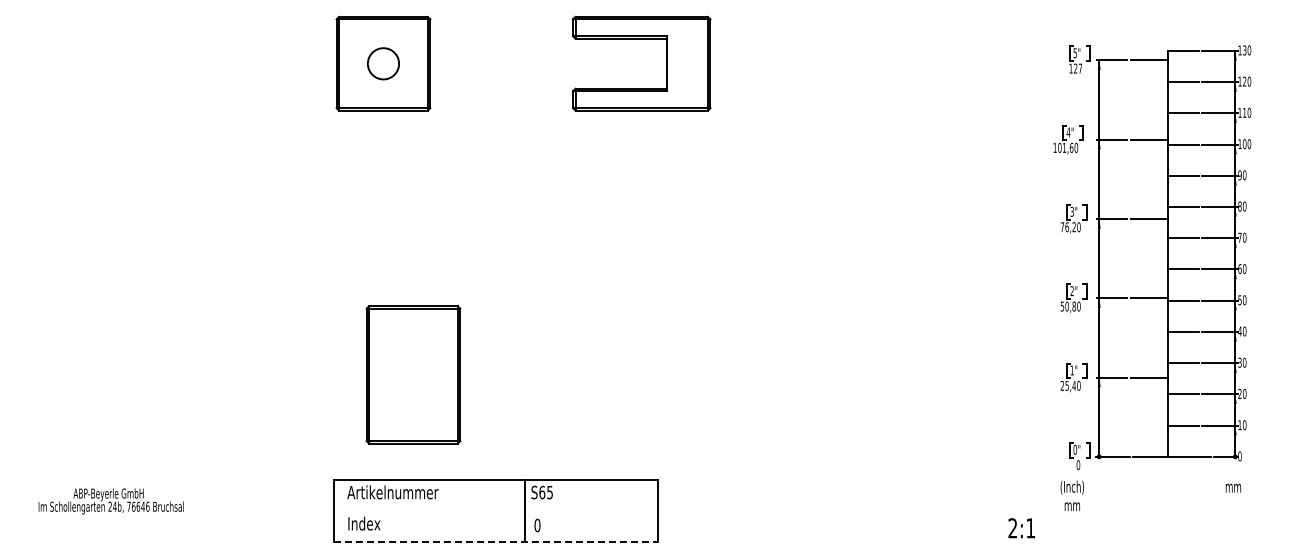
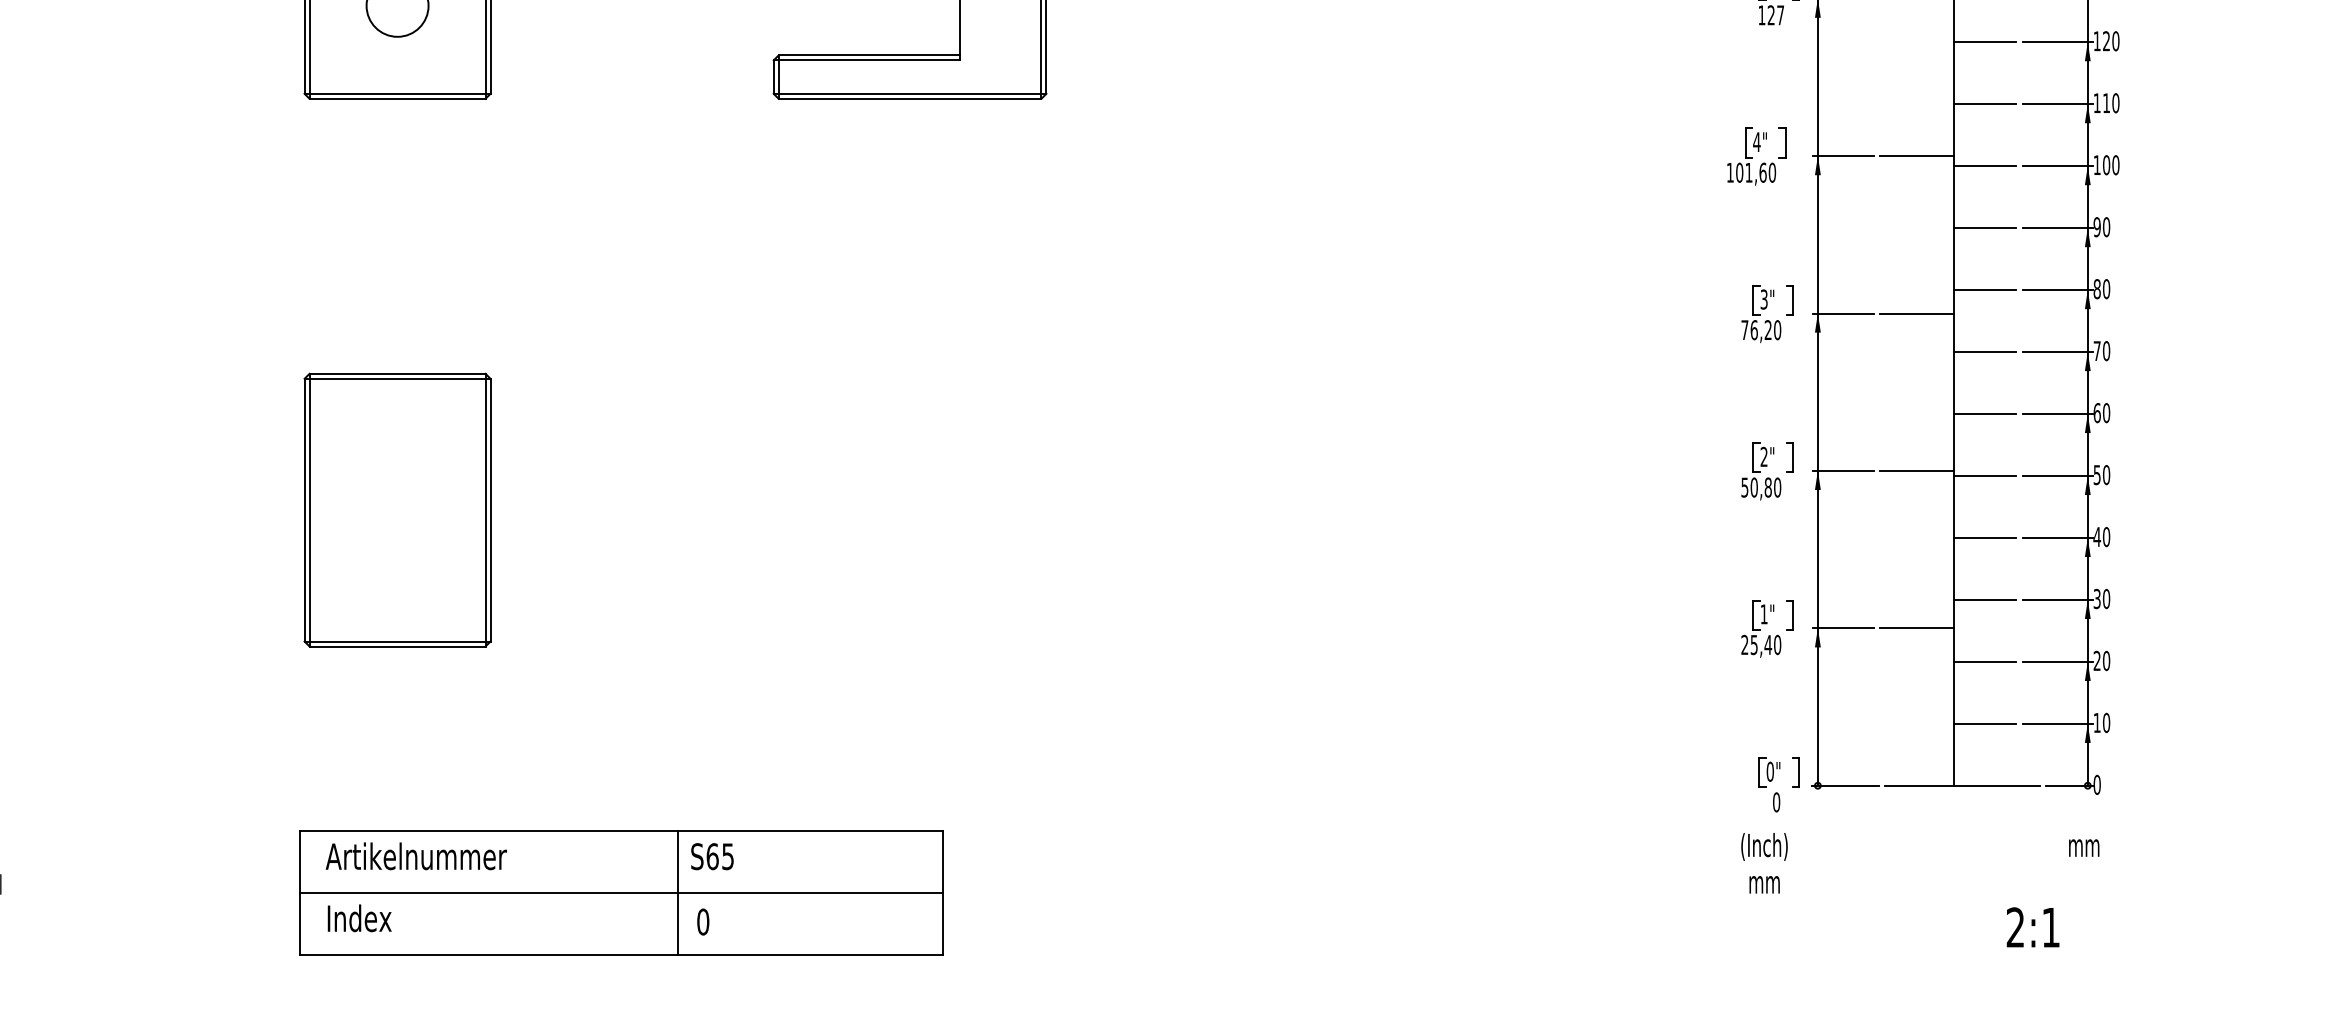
part: (413, 374) -> (397, 509), moved
line: (496, 510) -> (621, 892), added
text: (1021, 528) -> (2032, 927), moved
line: (496, 542) -> (621, 955), dashed -> solid

